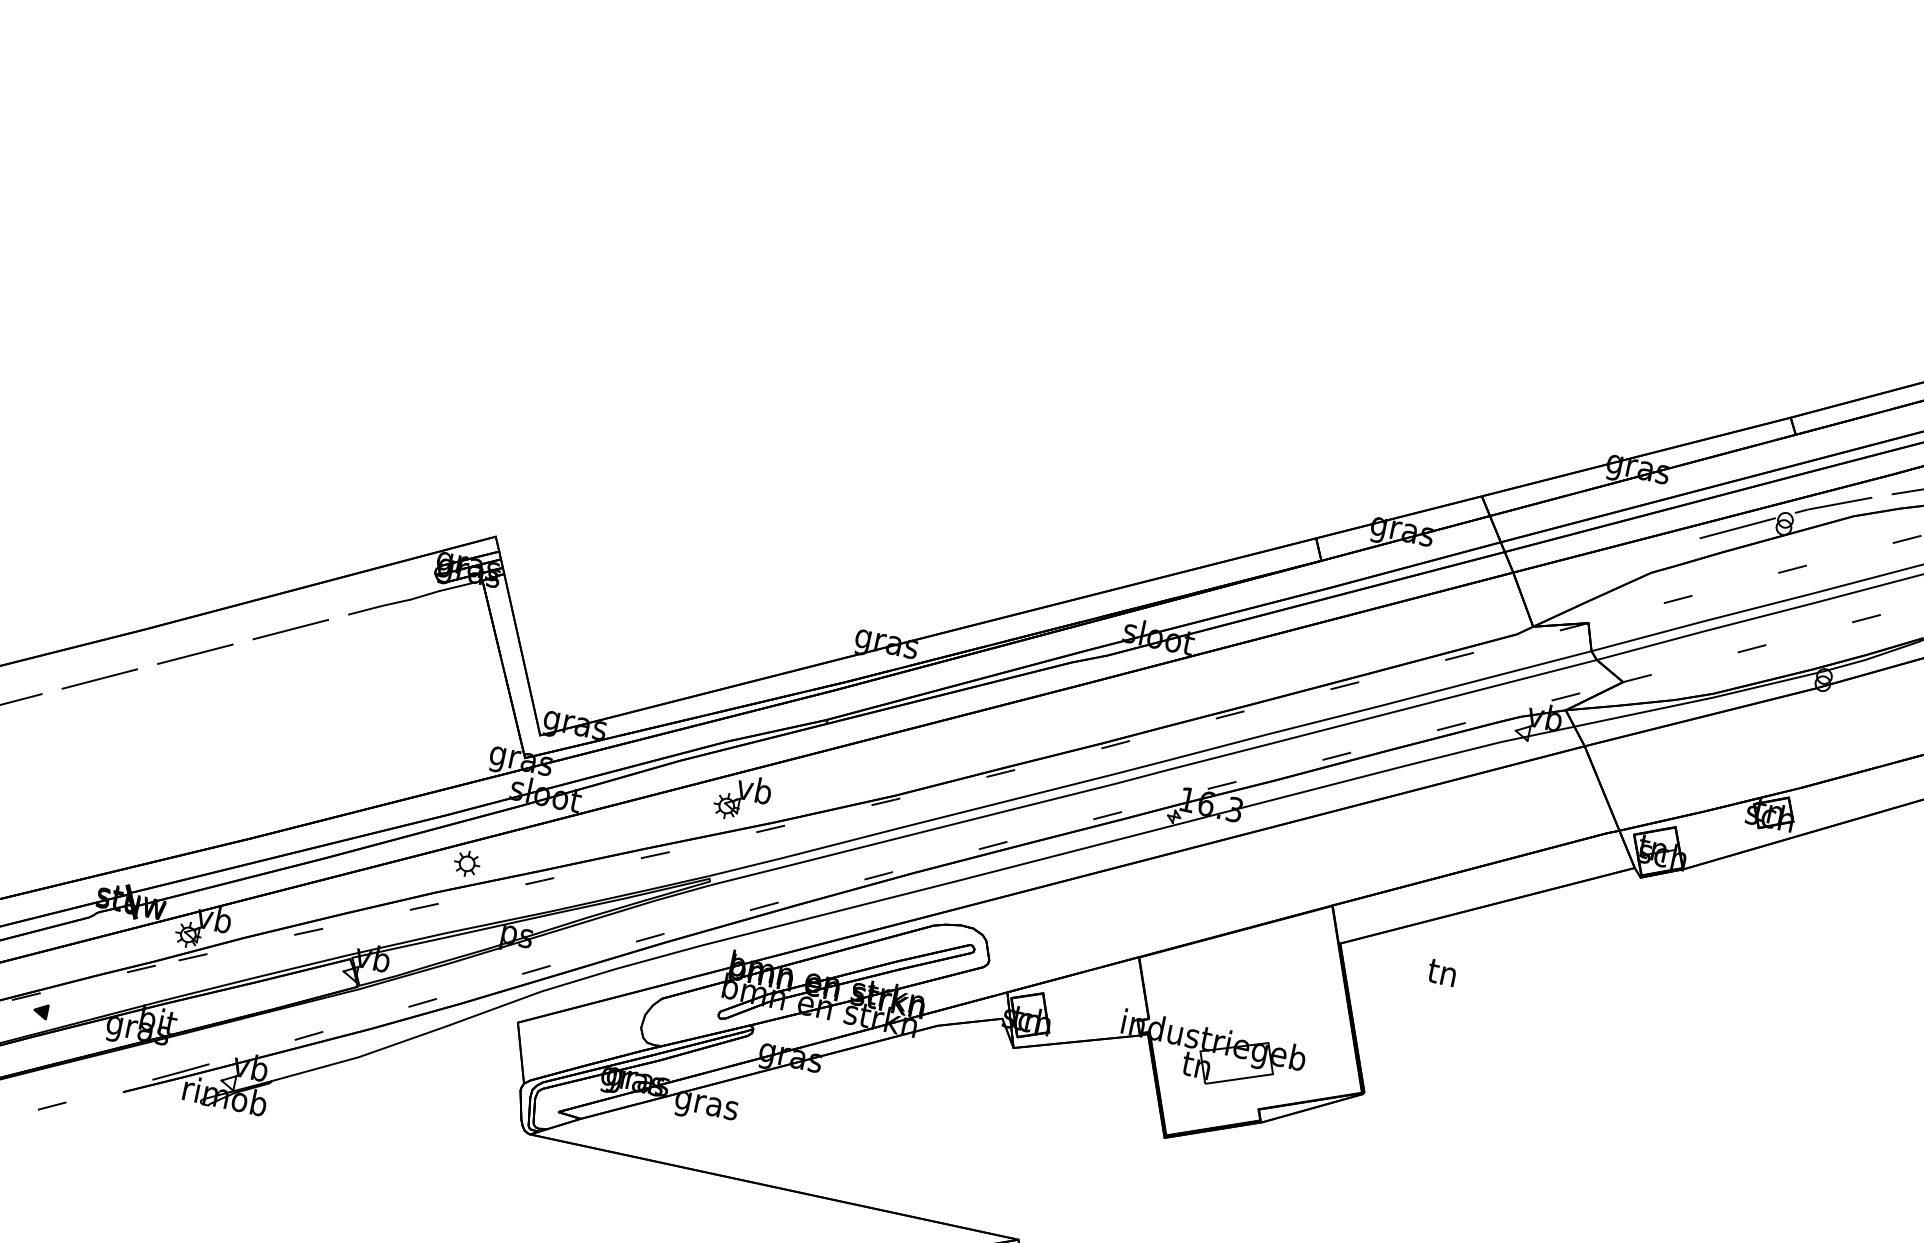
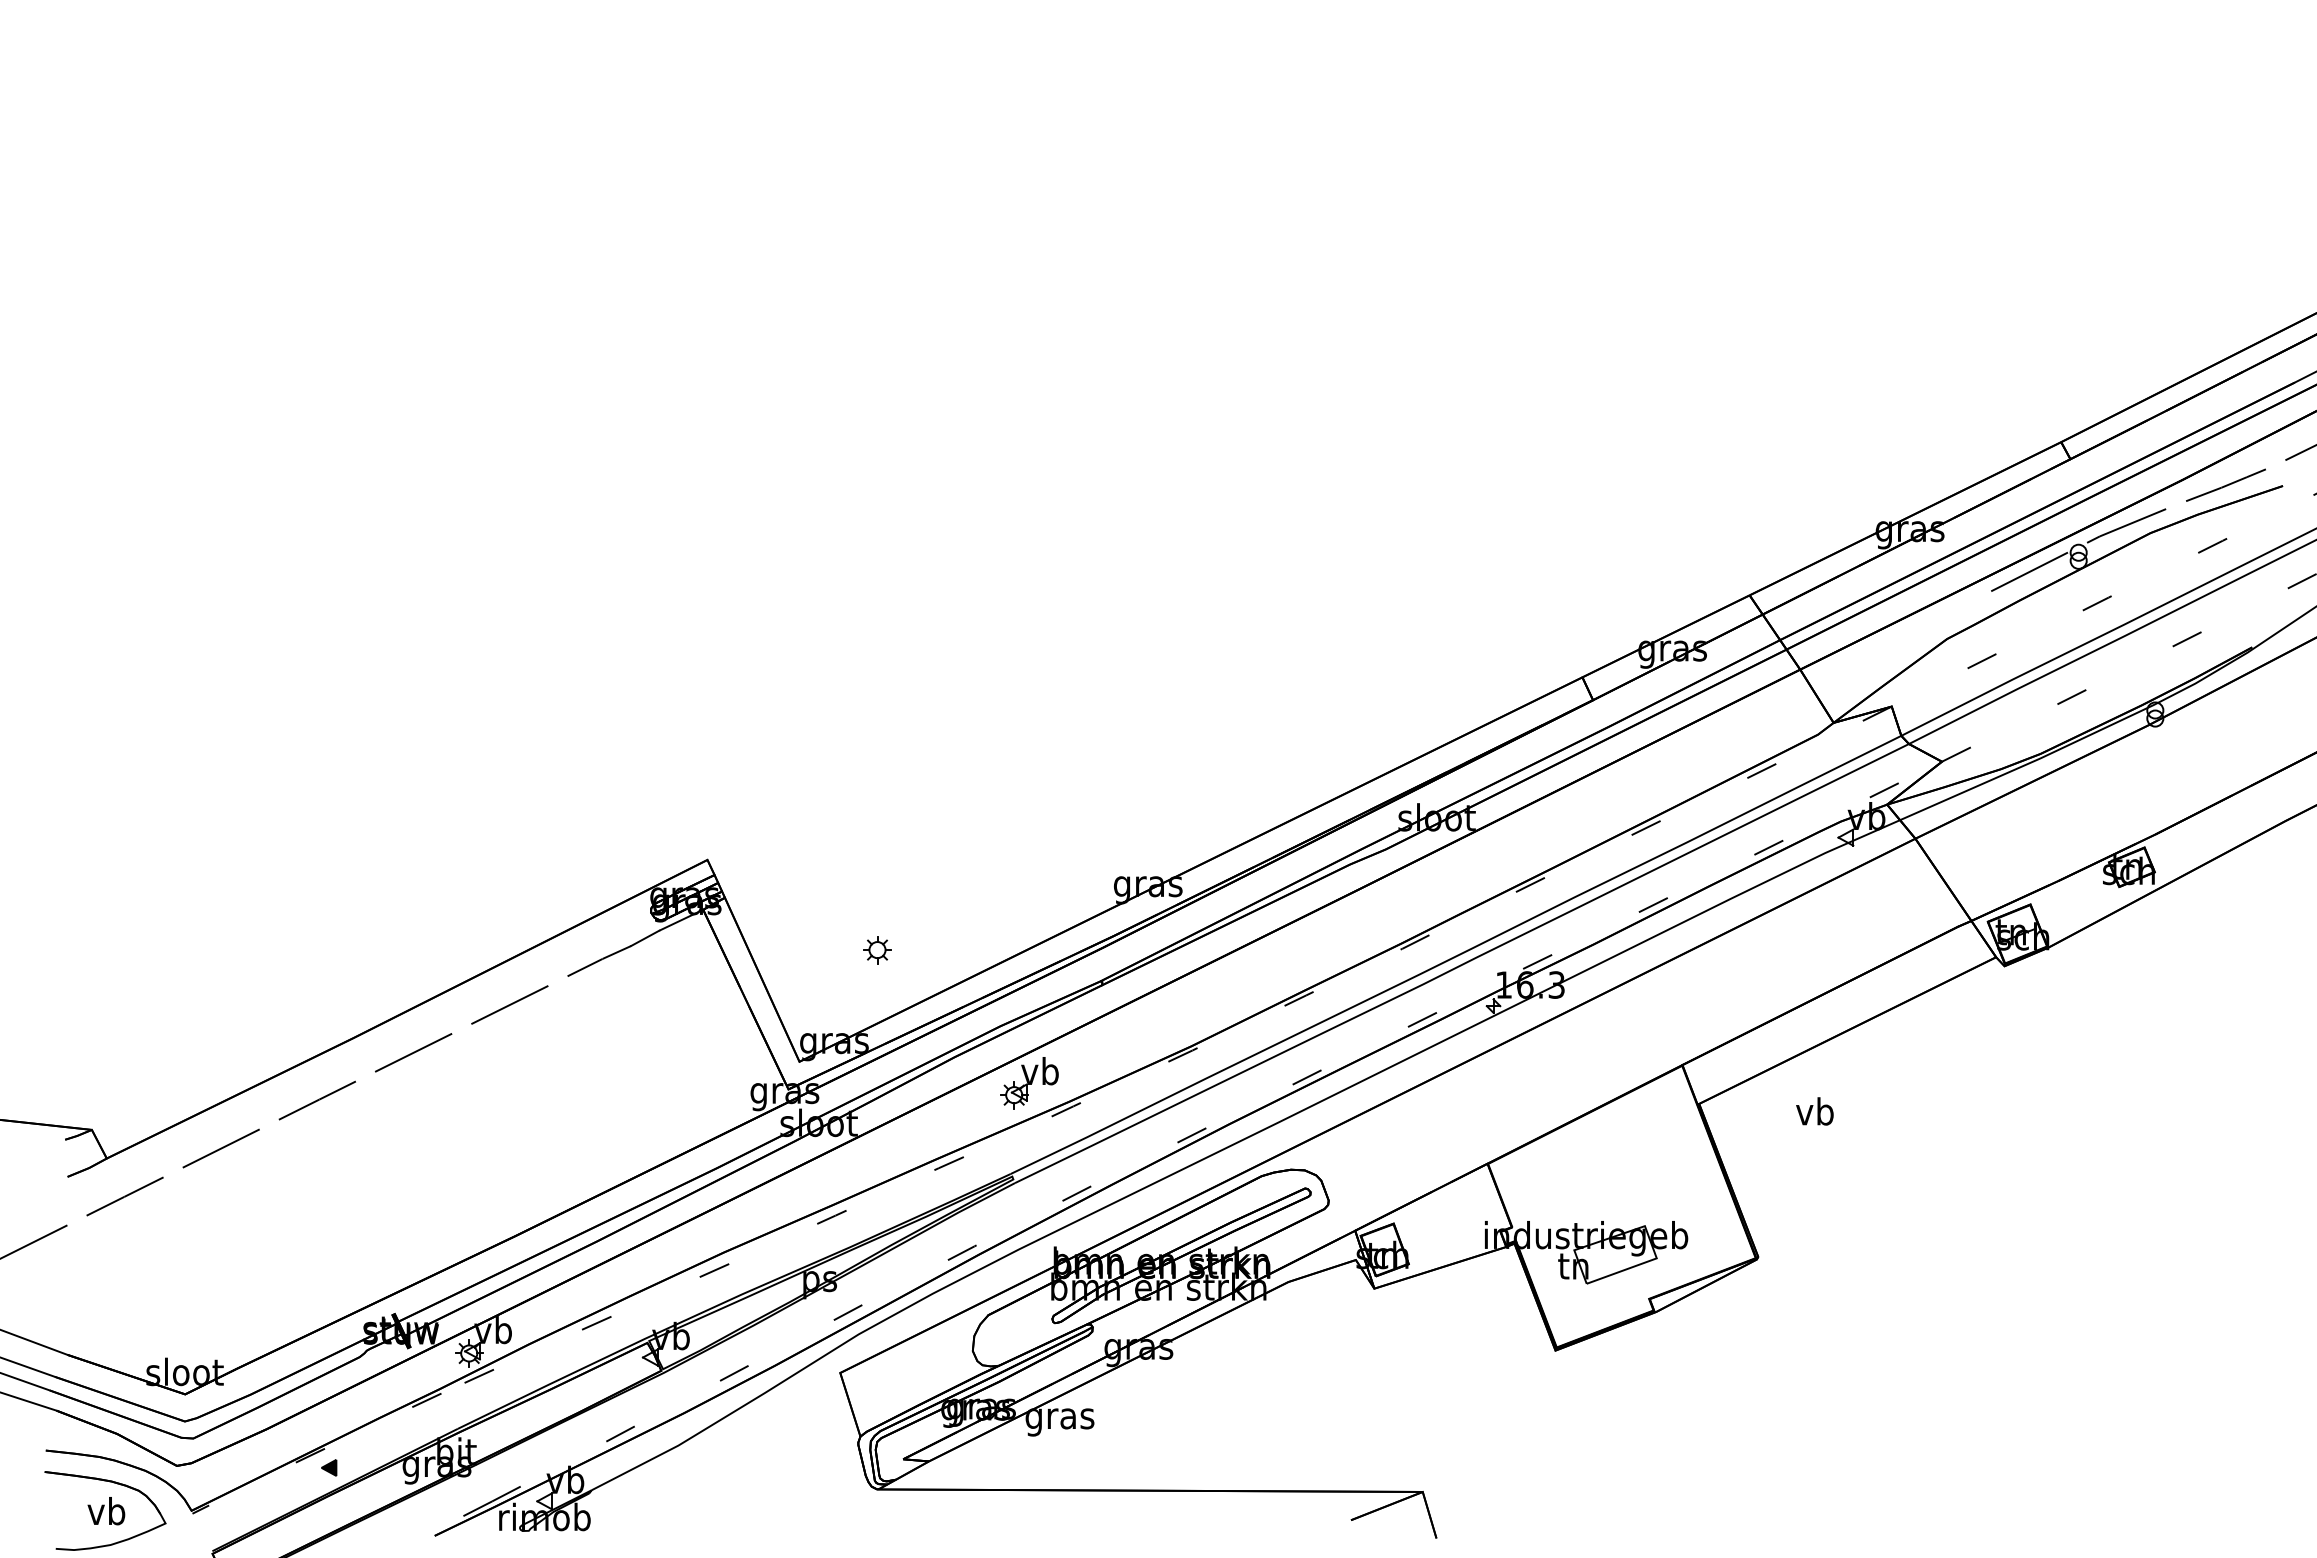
part: (467, 864) -> (877, 950), moved
text: (1442, 972) -> (1814, 1111), tn -> vb

